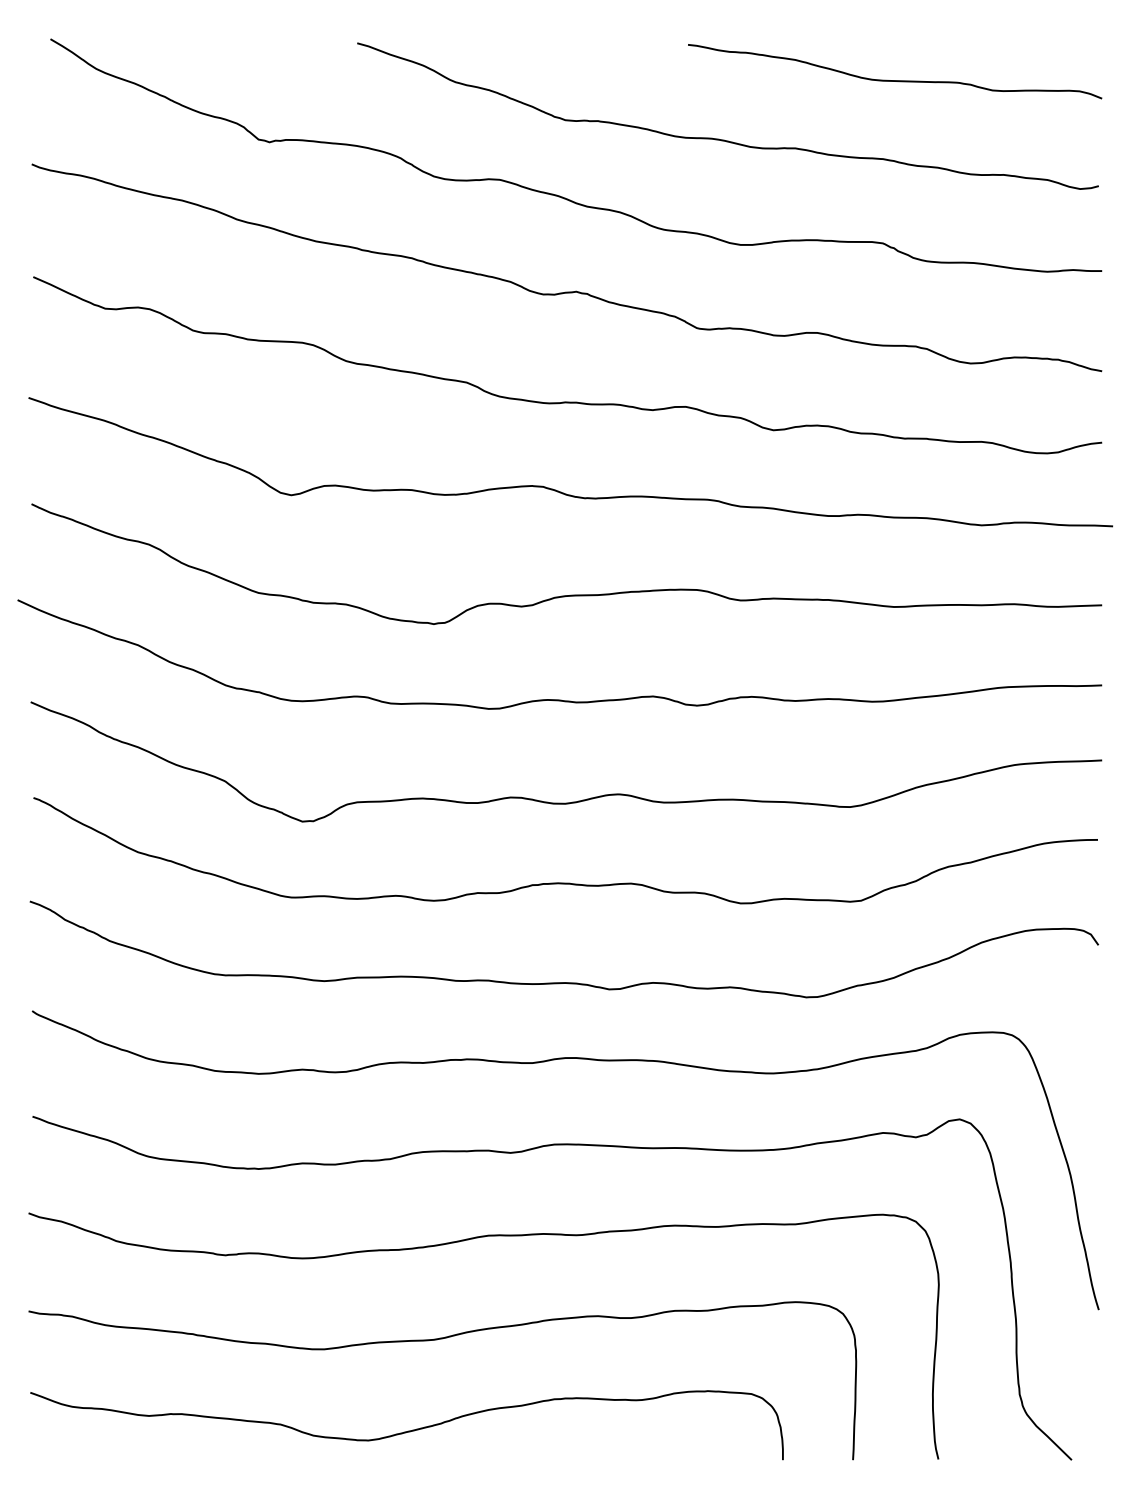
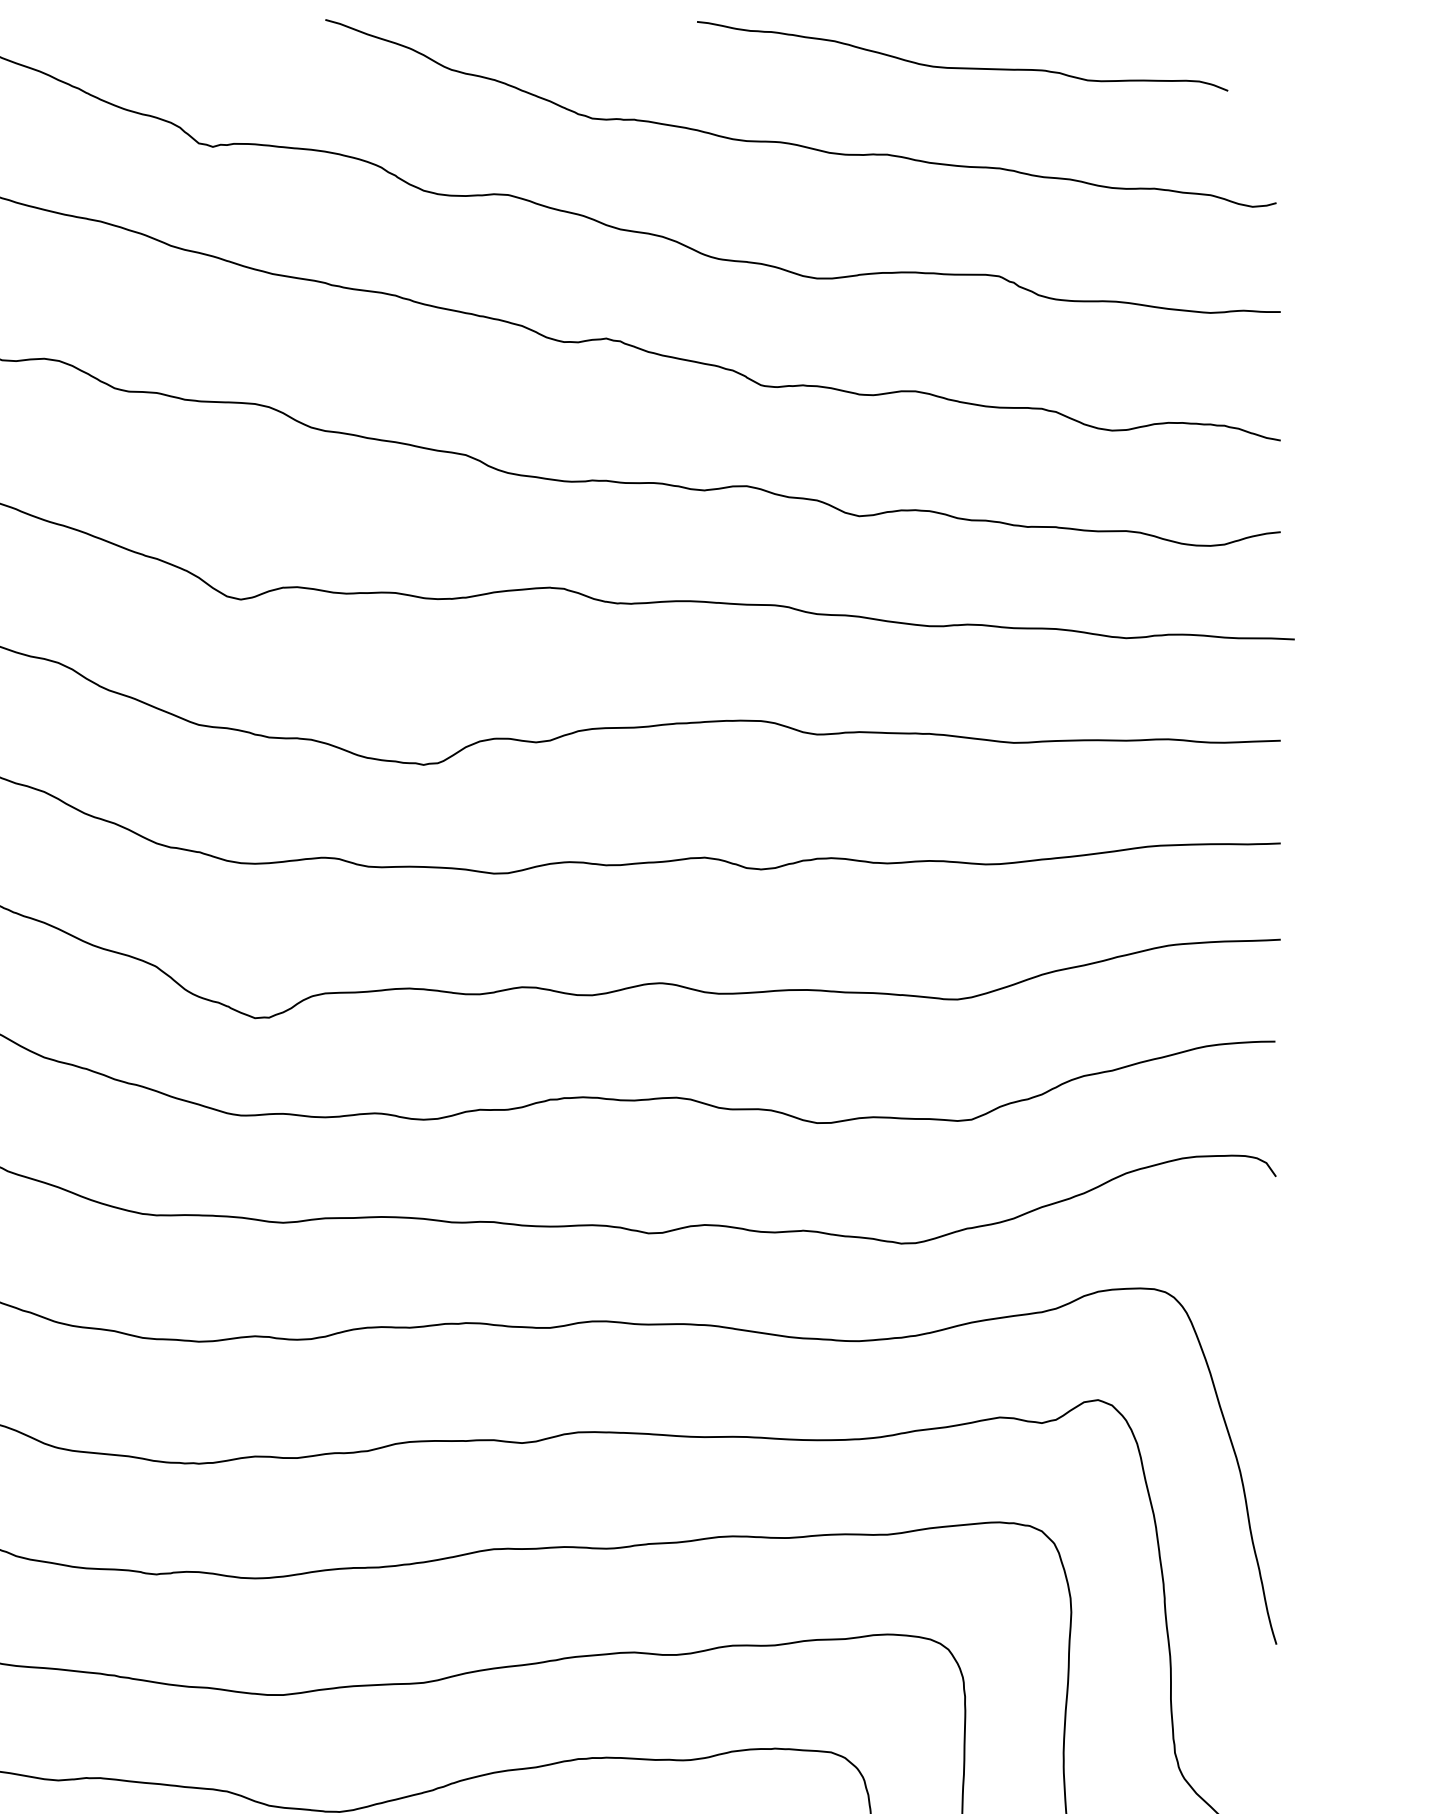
curve: (895, 80) -> (963, 67), moved

